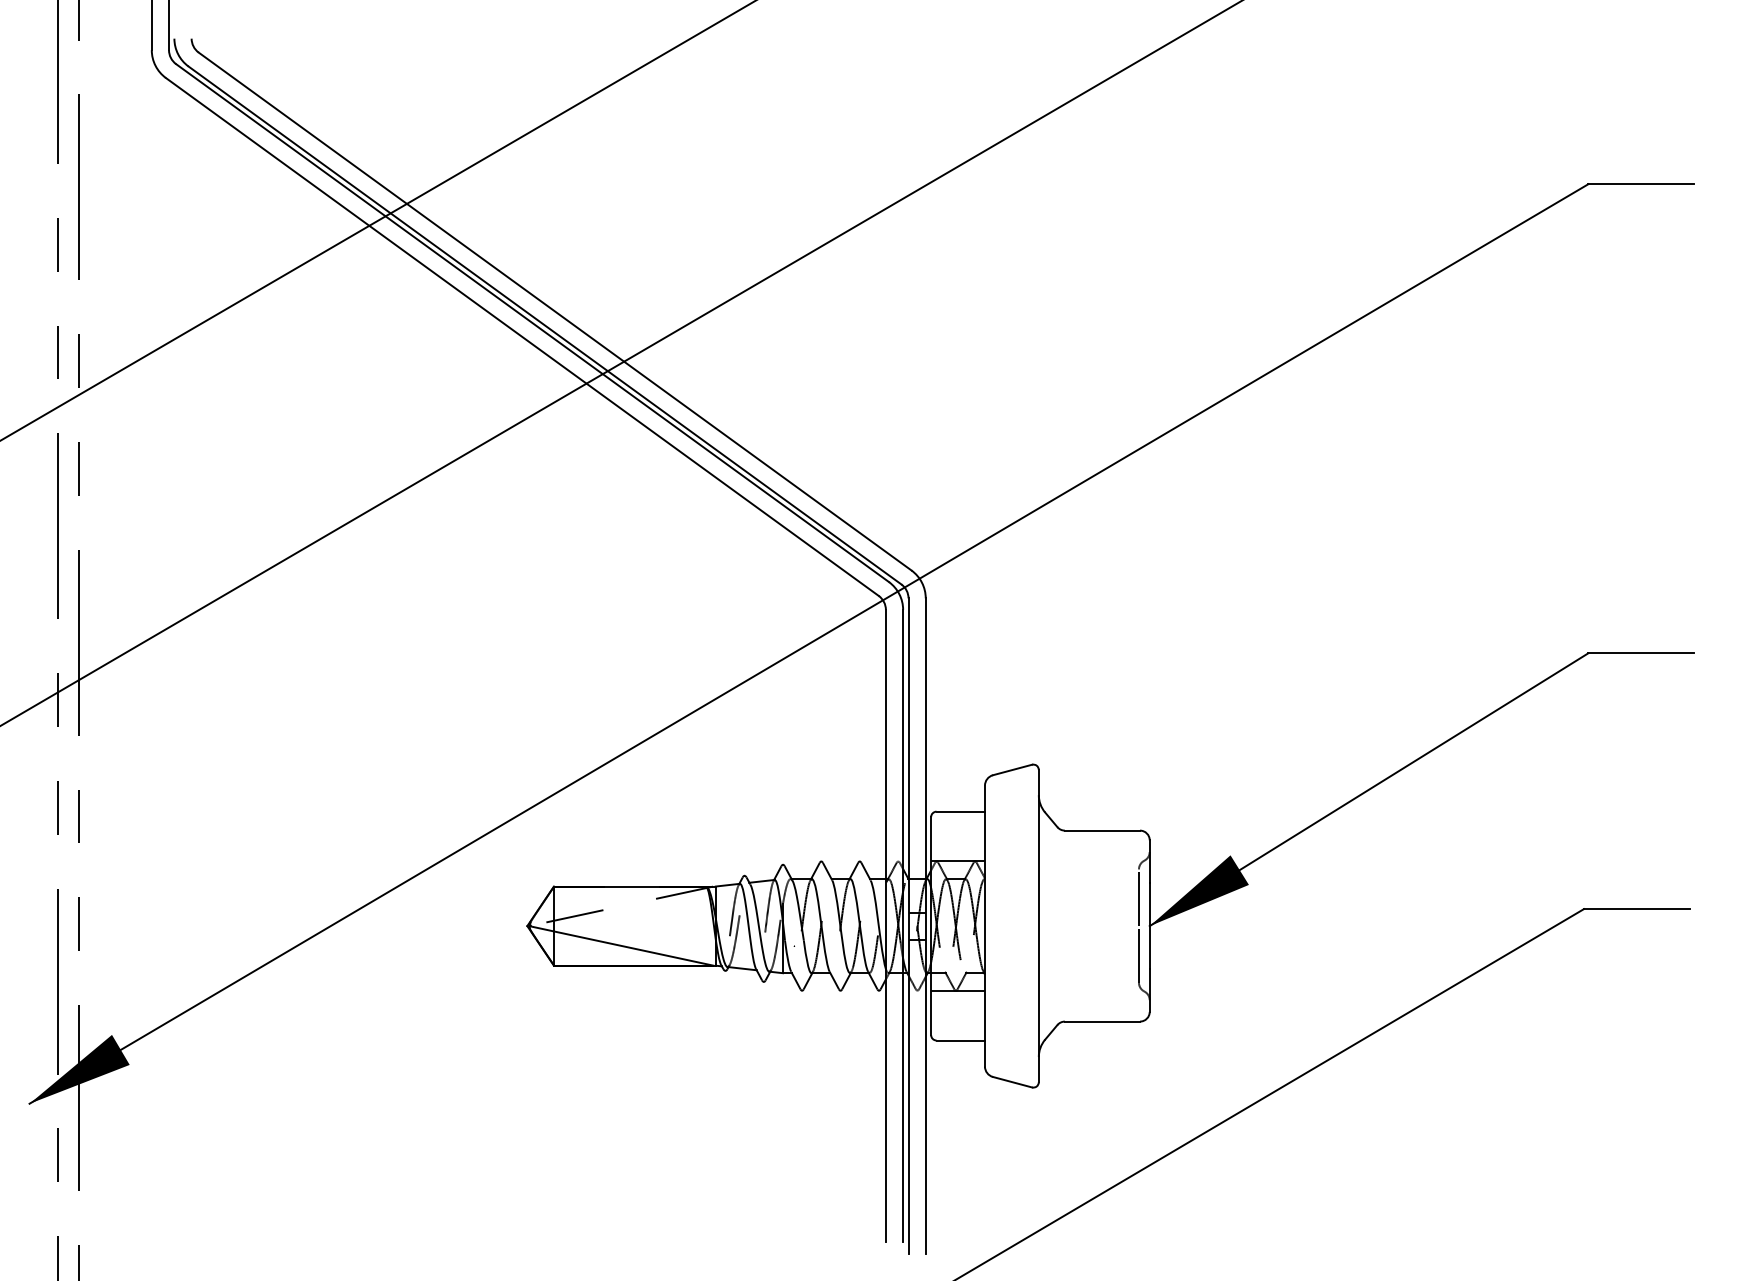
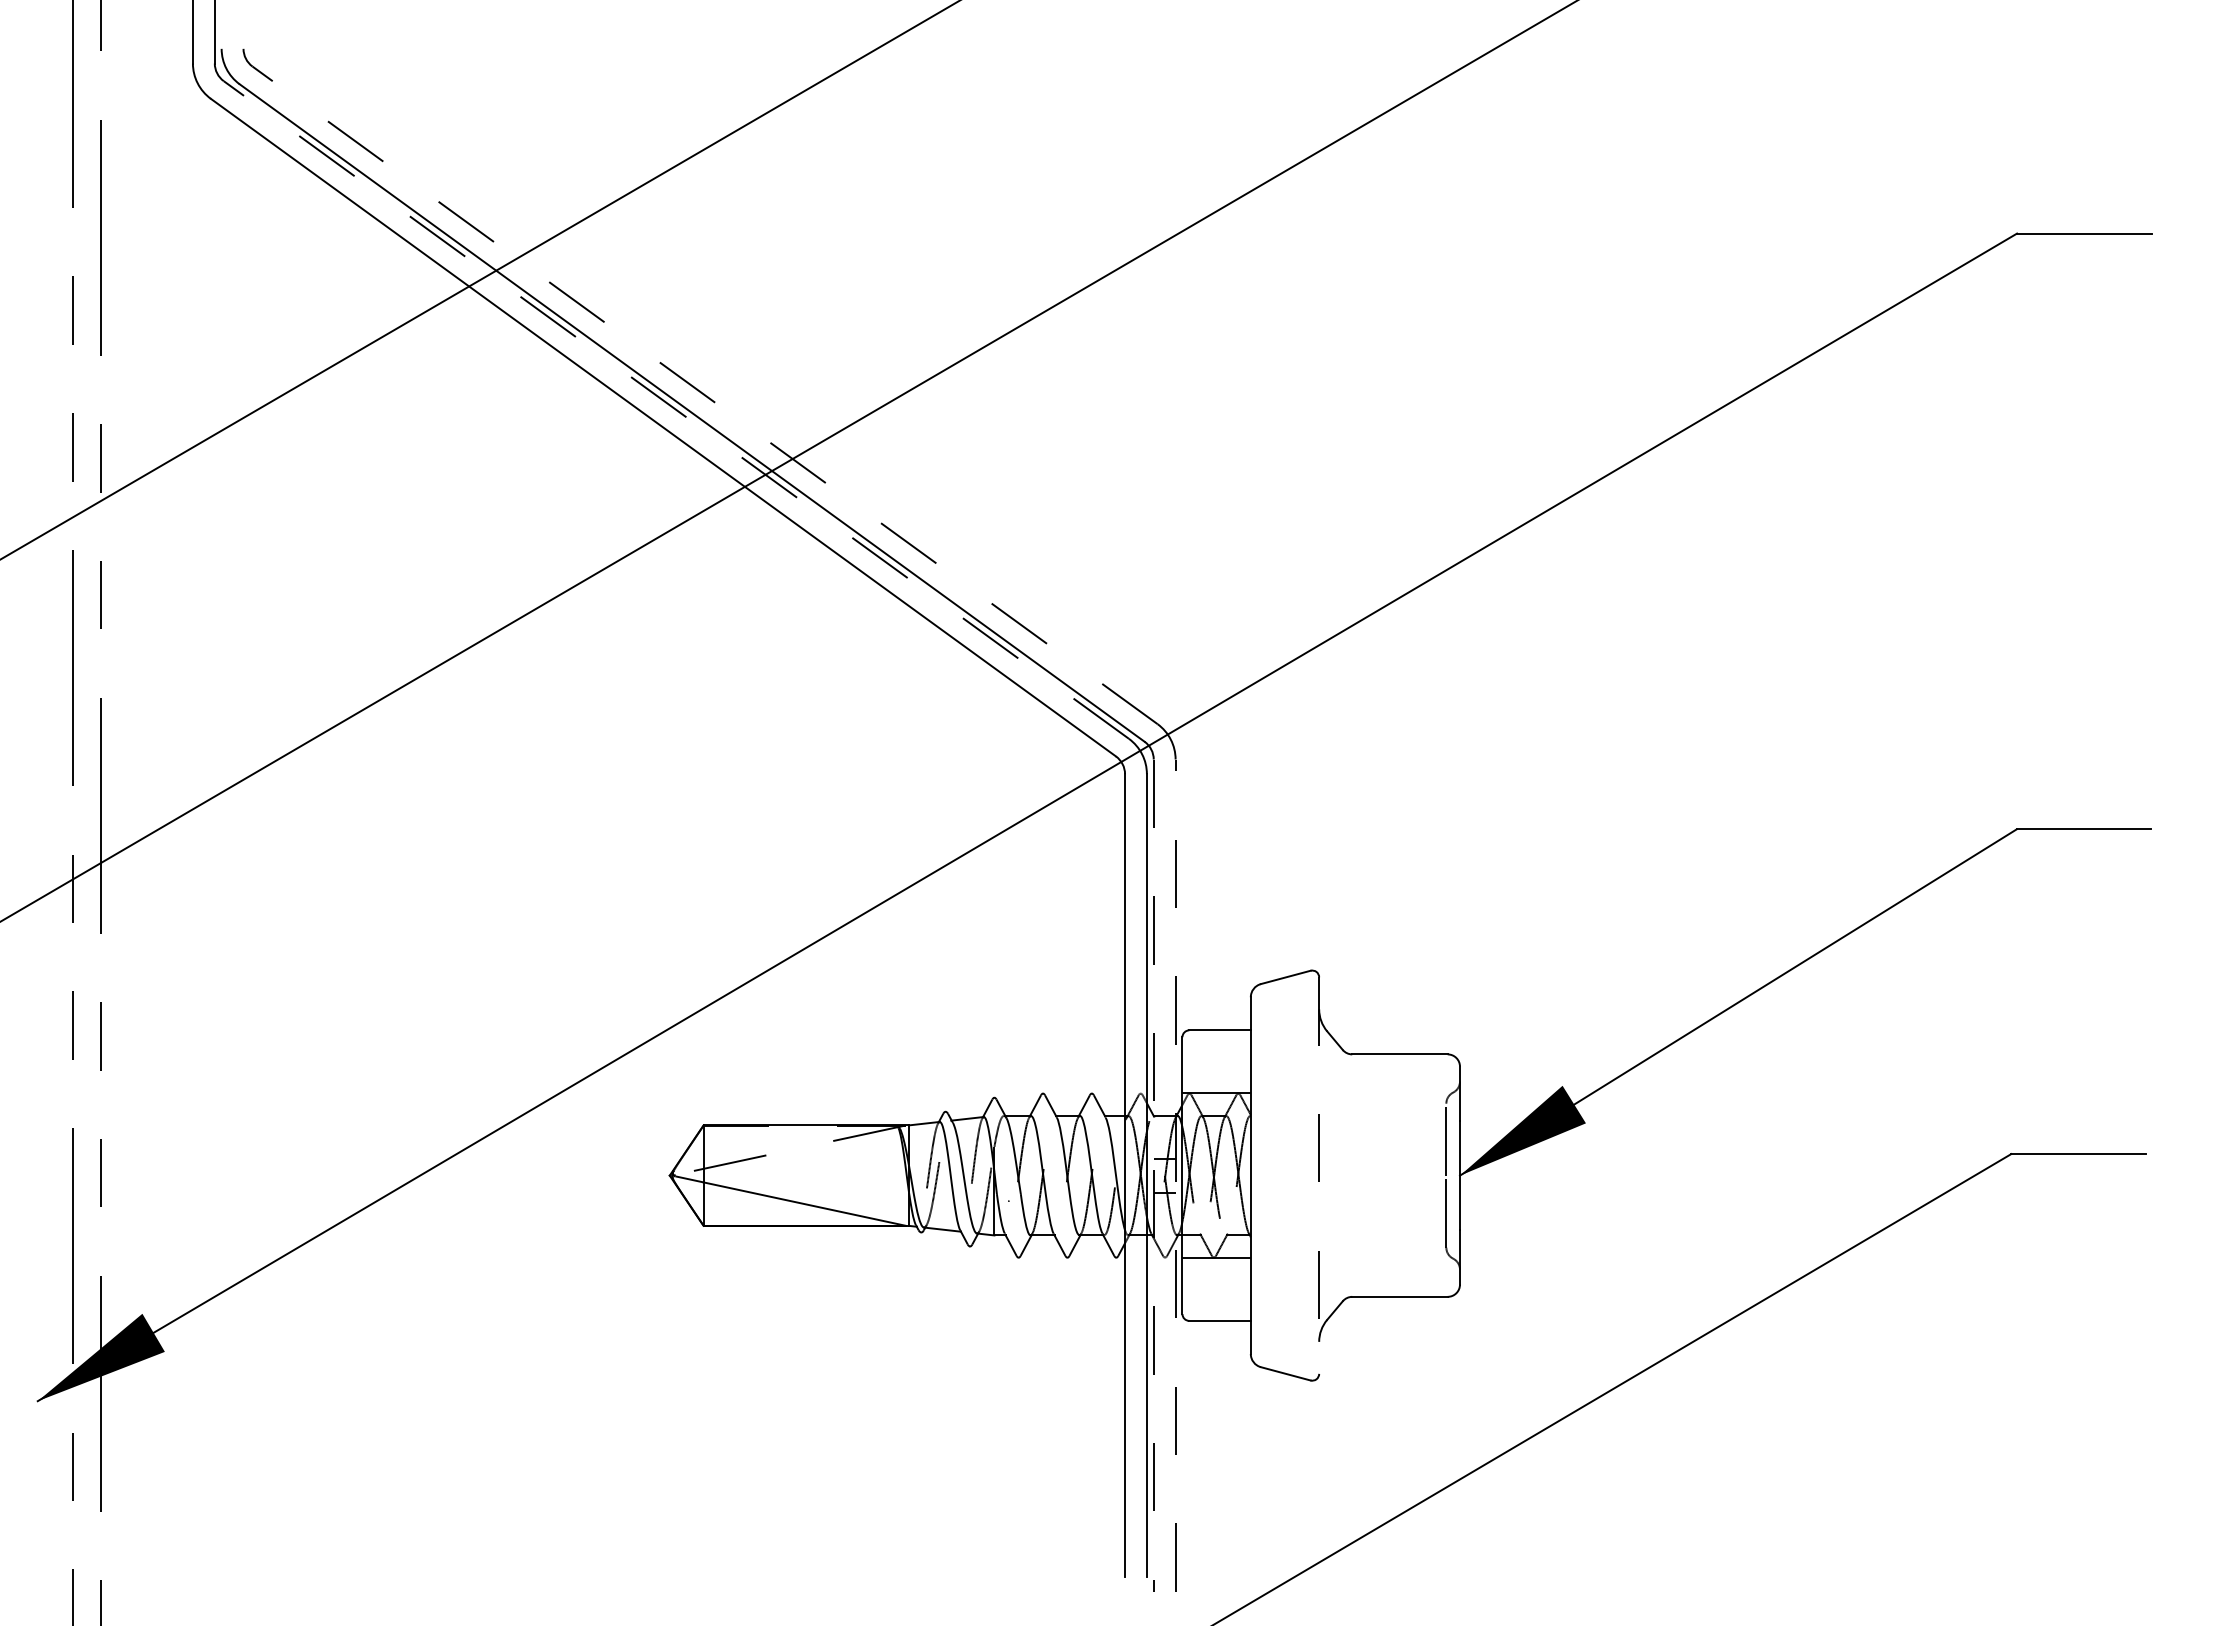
line: (554, 311) -> (704, 395), solid -> dashed
line: (531, 322) -> (675, 409), solid -> dashed
line: (908, 926) -> (1153, 1176), solid -> dashed
line: (925, 926) -> (1175, 1175), solid -> dashed
line: (1039, 926) -> (1319, 1176), solid -> dashed

